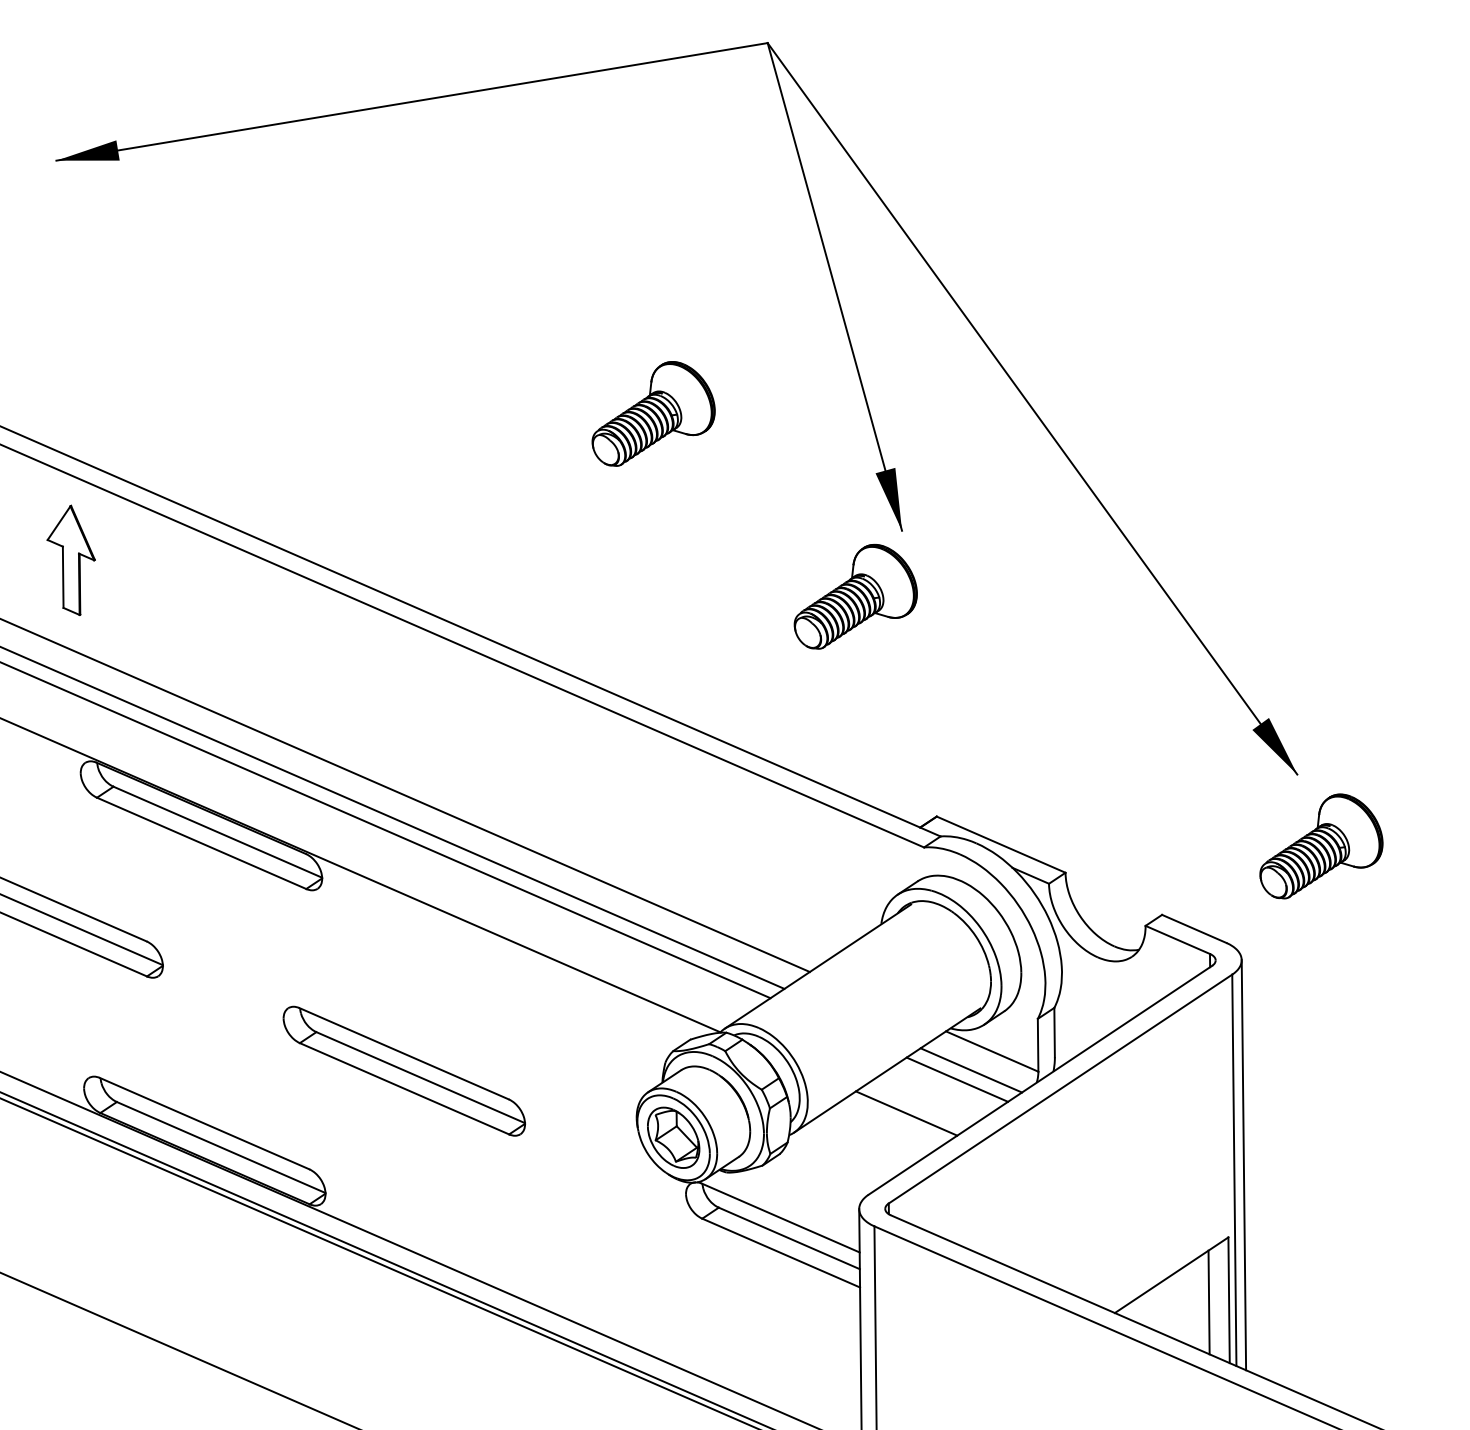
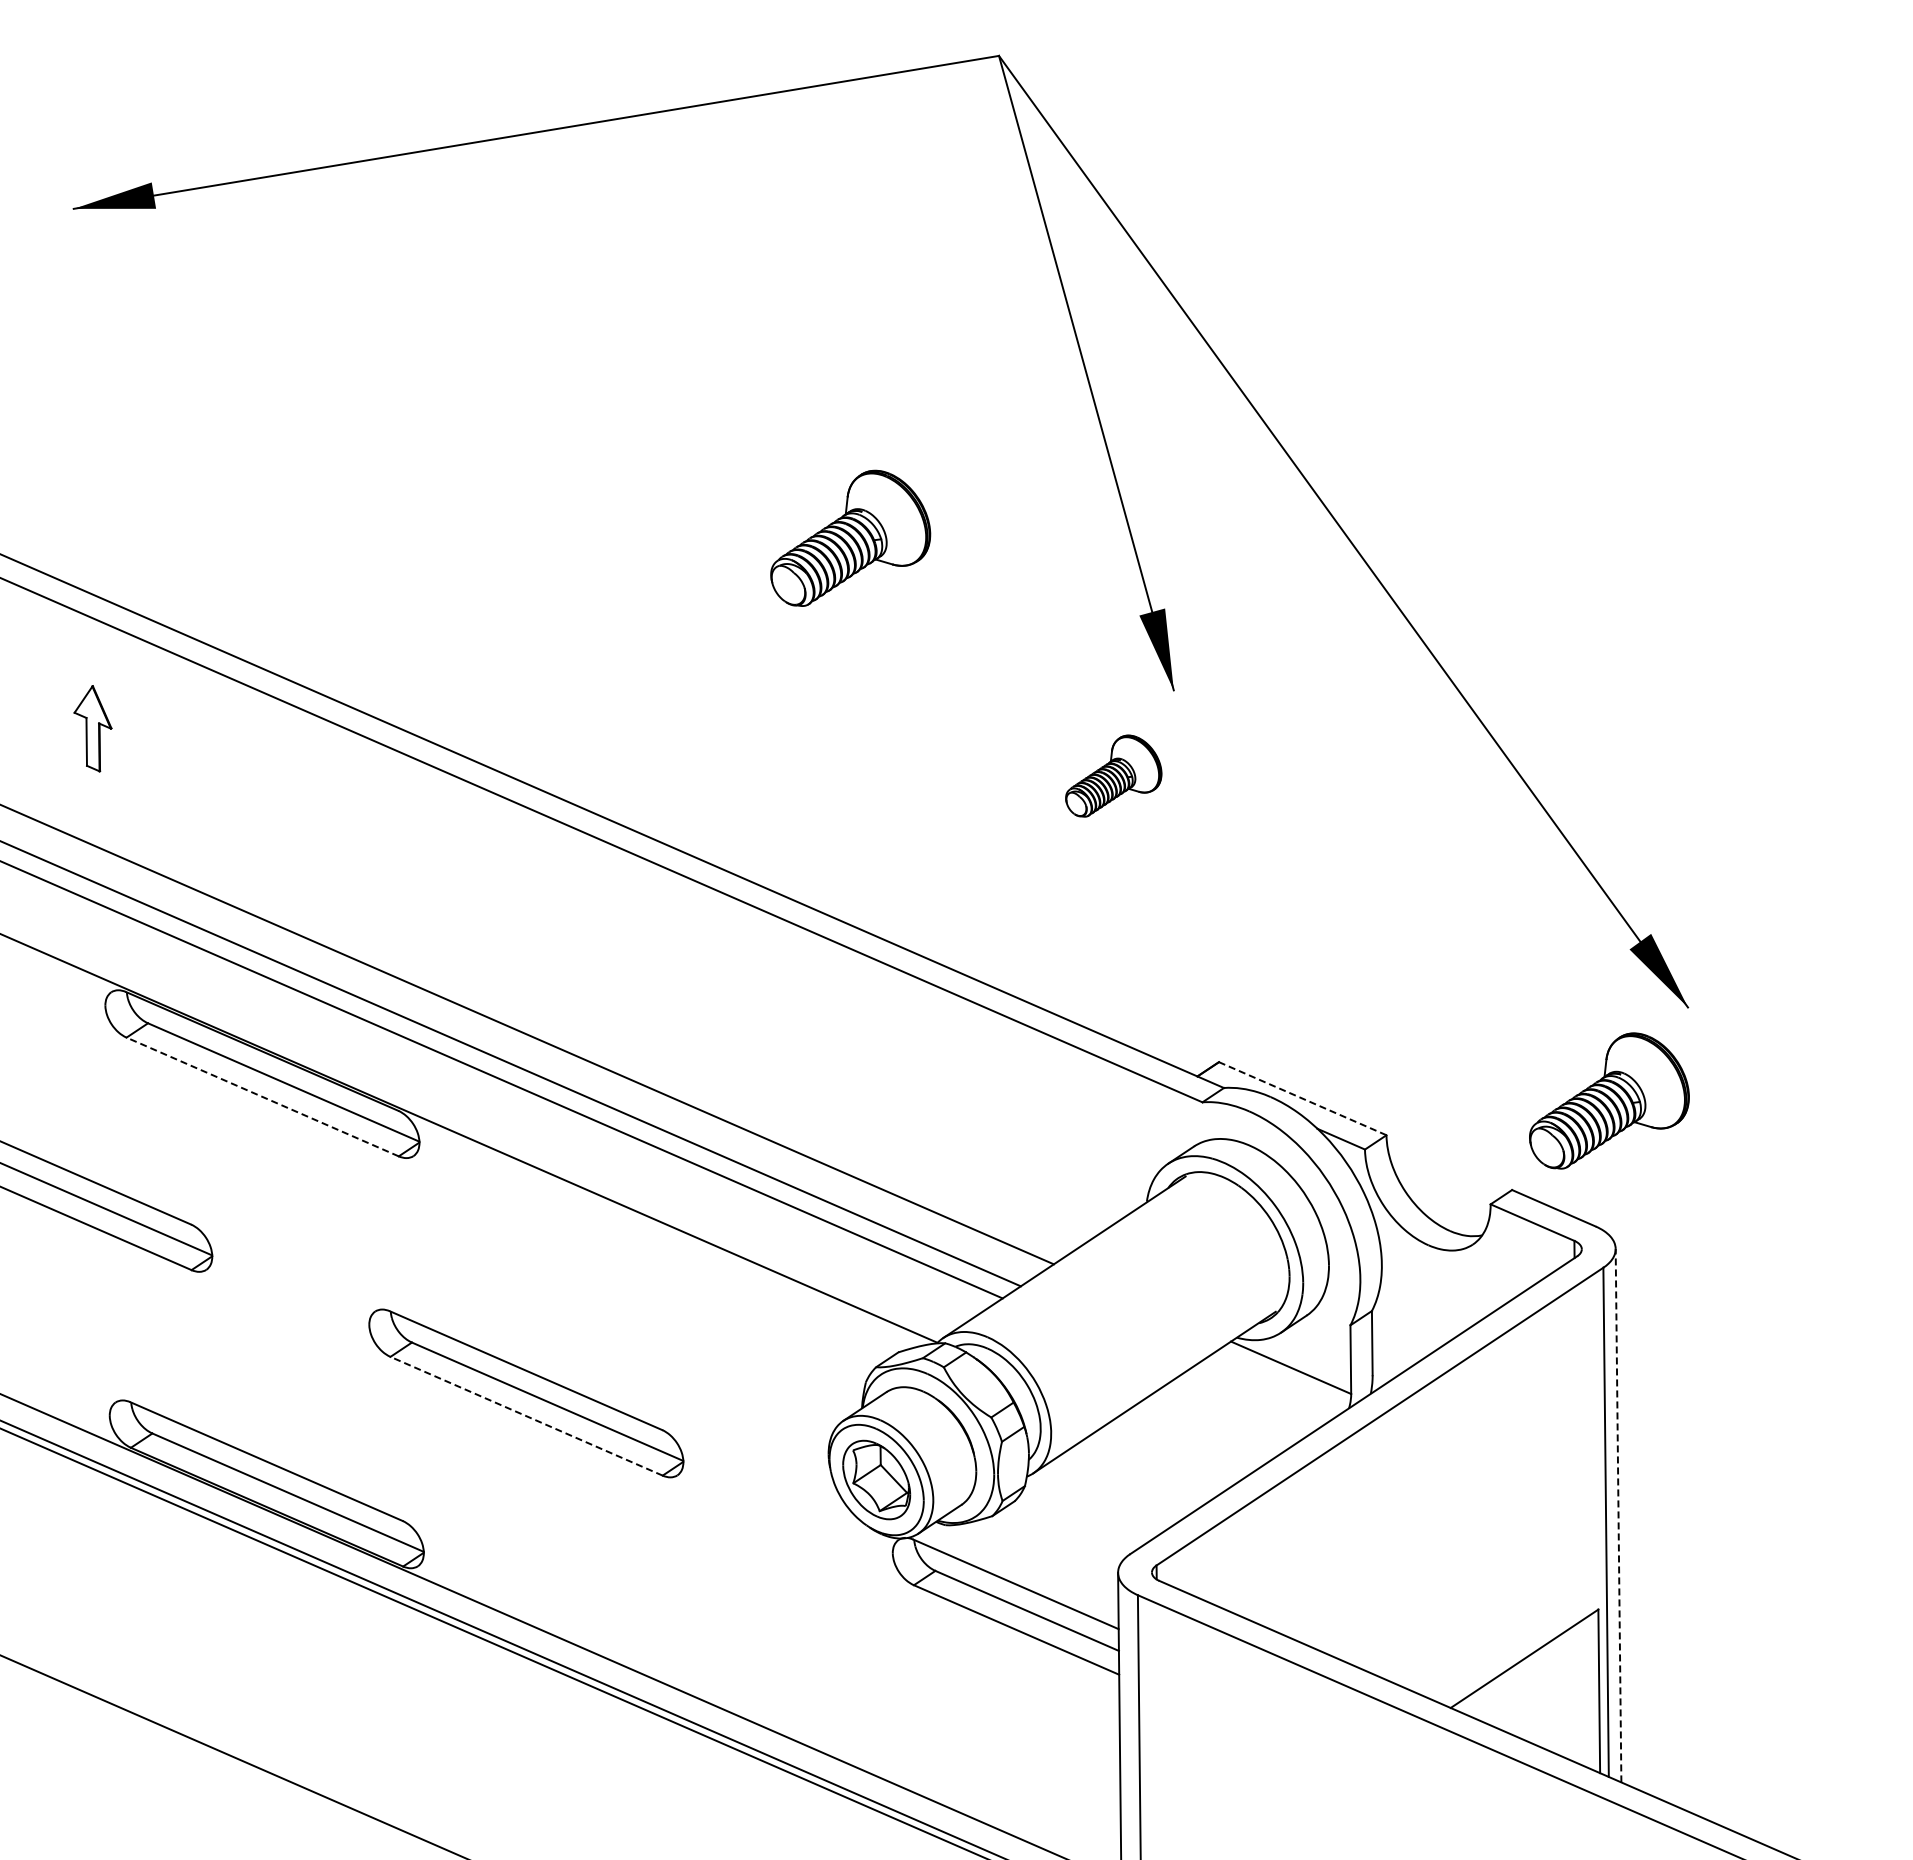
part: (70, 560) -> (92, 728), size x0.6
part: (855, 596) -> (1113, 775), size x0.6
line: (201, 842) -> (262, 1096), solid -> dashed
line: (1000, 844) -> (1302, 1098), solid -> dashed
part: (1321, 846) -> (1609, 1100), moved
line: (970, 1070) -> (1263, 1392), removed
line: (957, 1079) -> (1245, 1404), removed
line: (404, 1088) -> (526, 1416), solid -> dashed
line: (906, 1113) -> (1179, 1448), removed
line: (1243, 1165) -> (1618, 1515), solid -> dashed
line: (1208, 1301) -> (1572, 1693), removed

